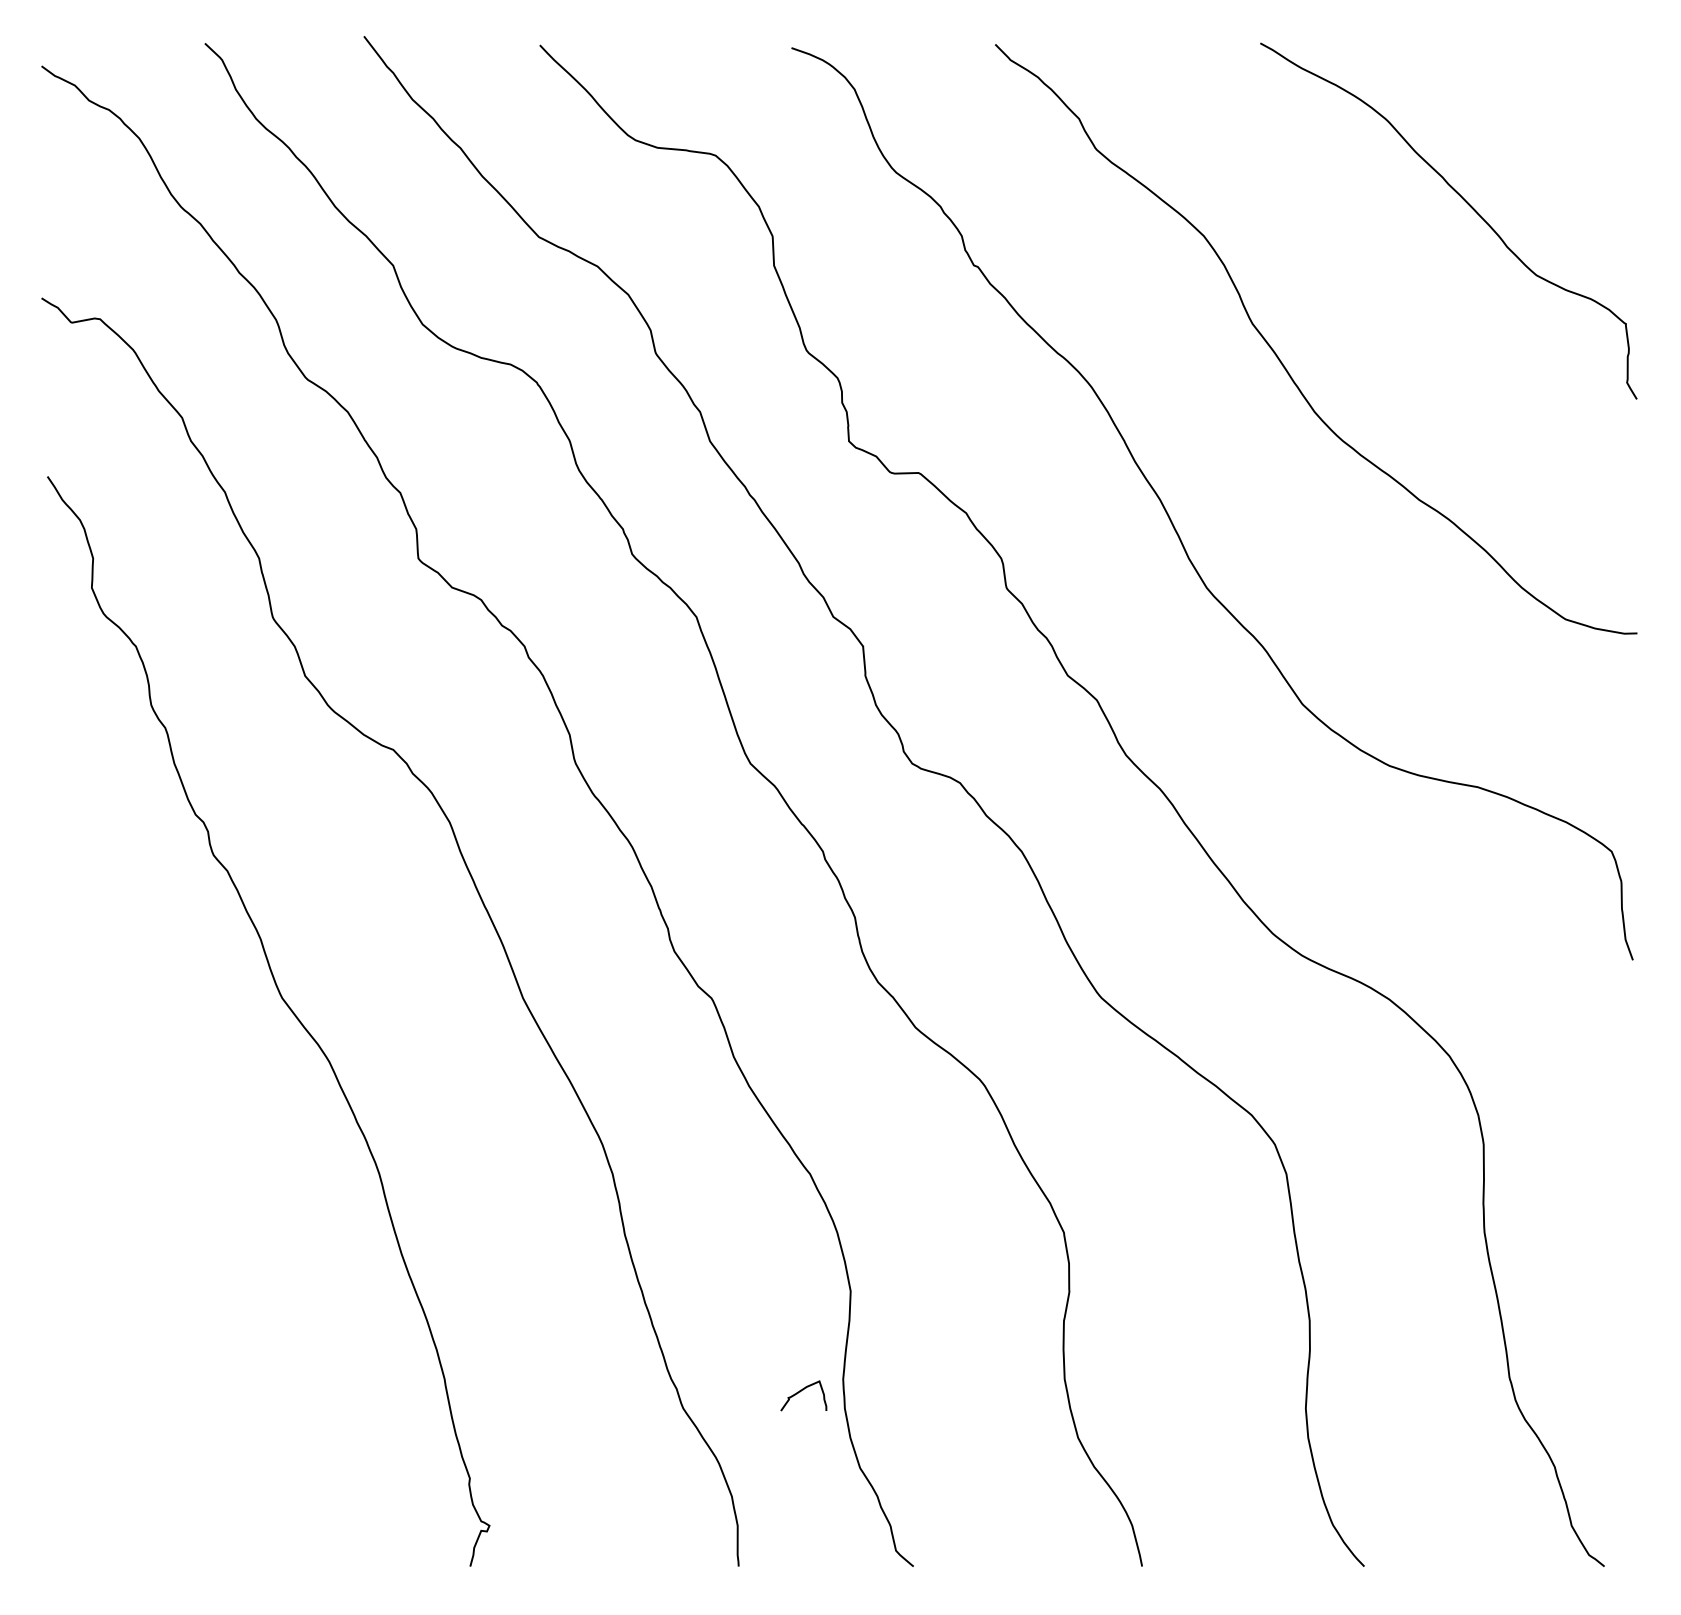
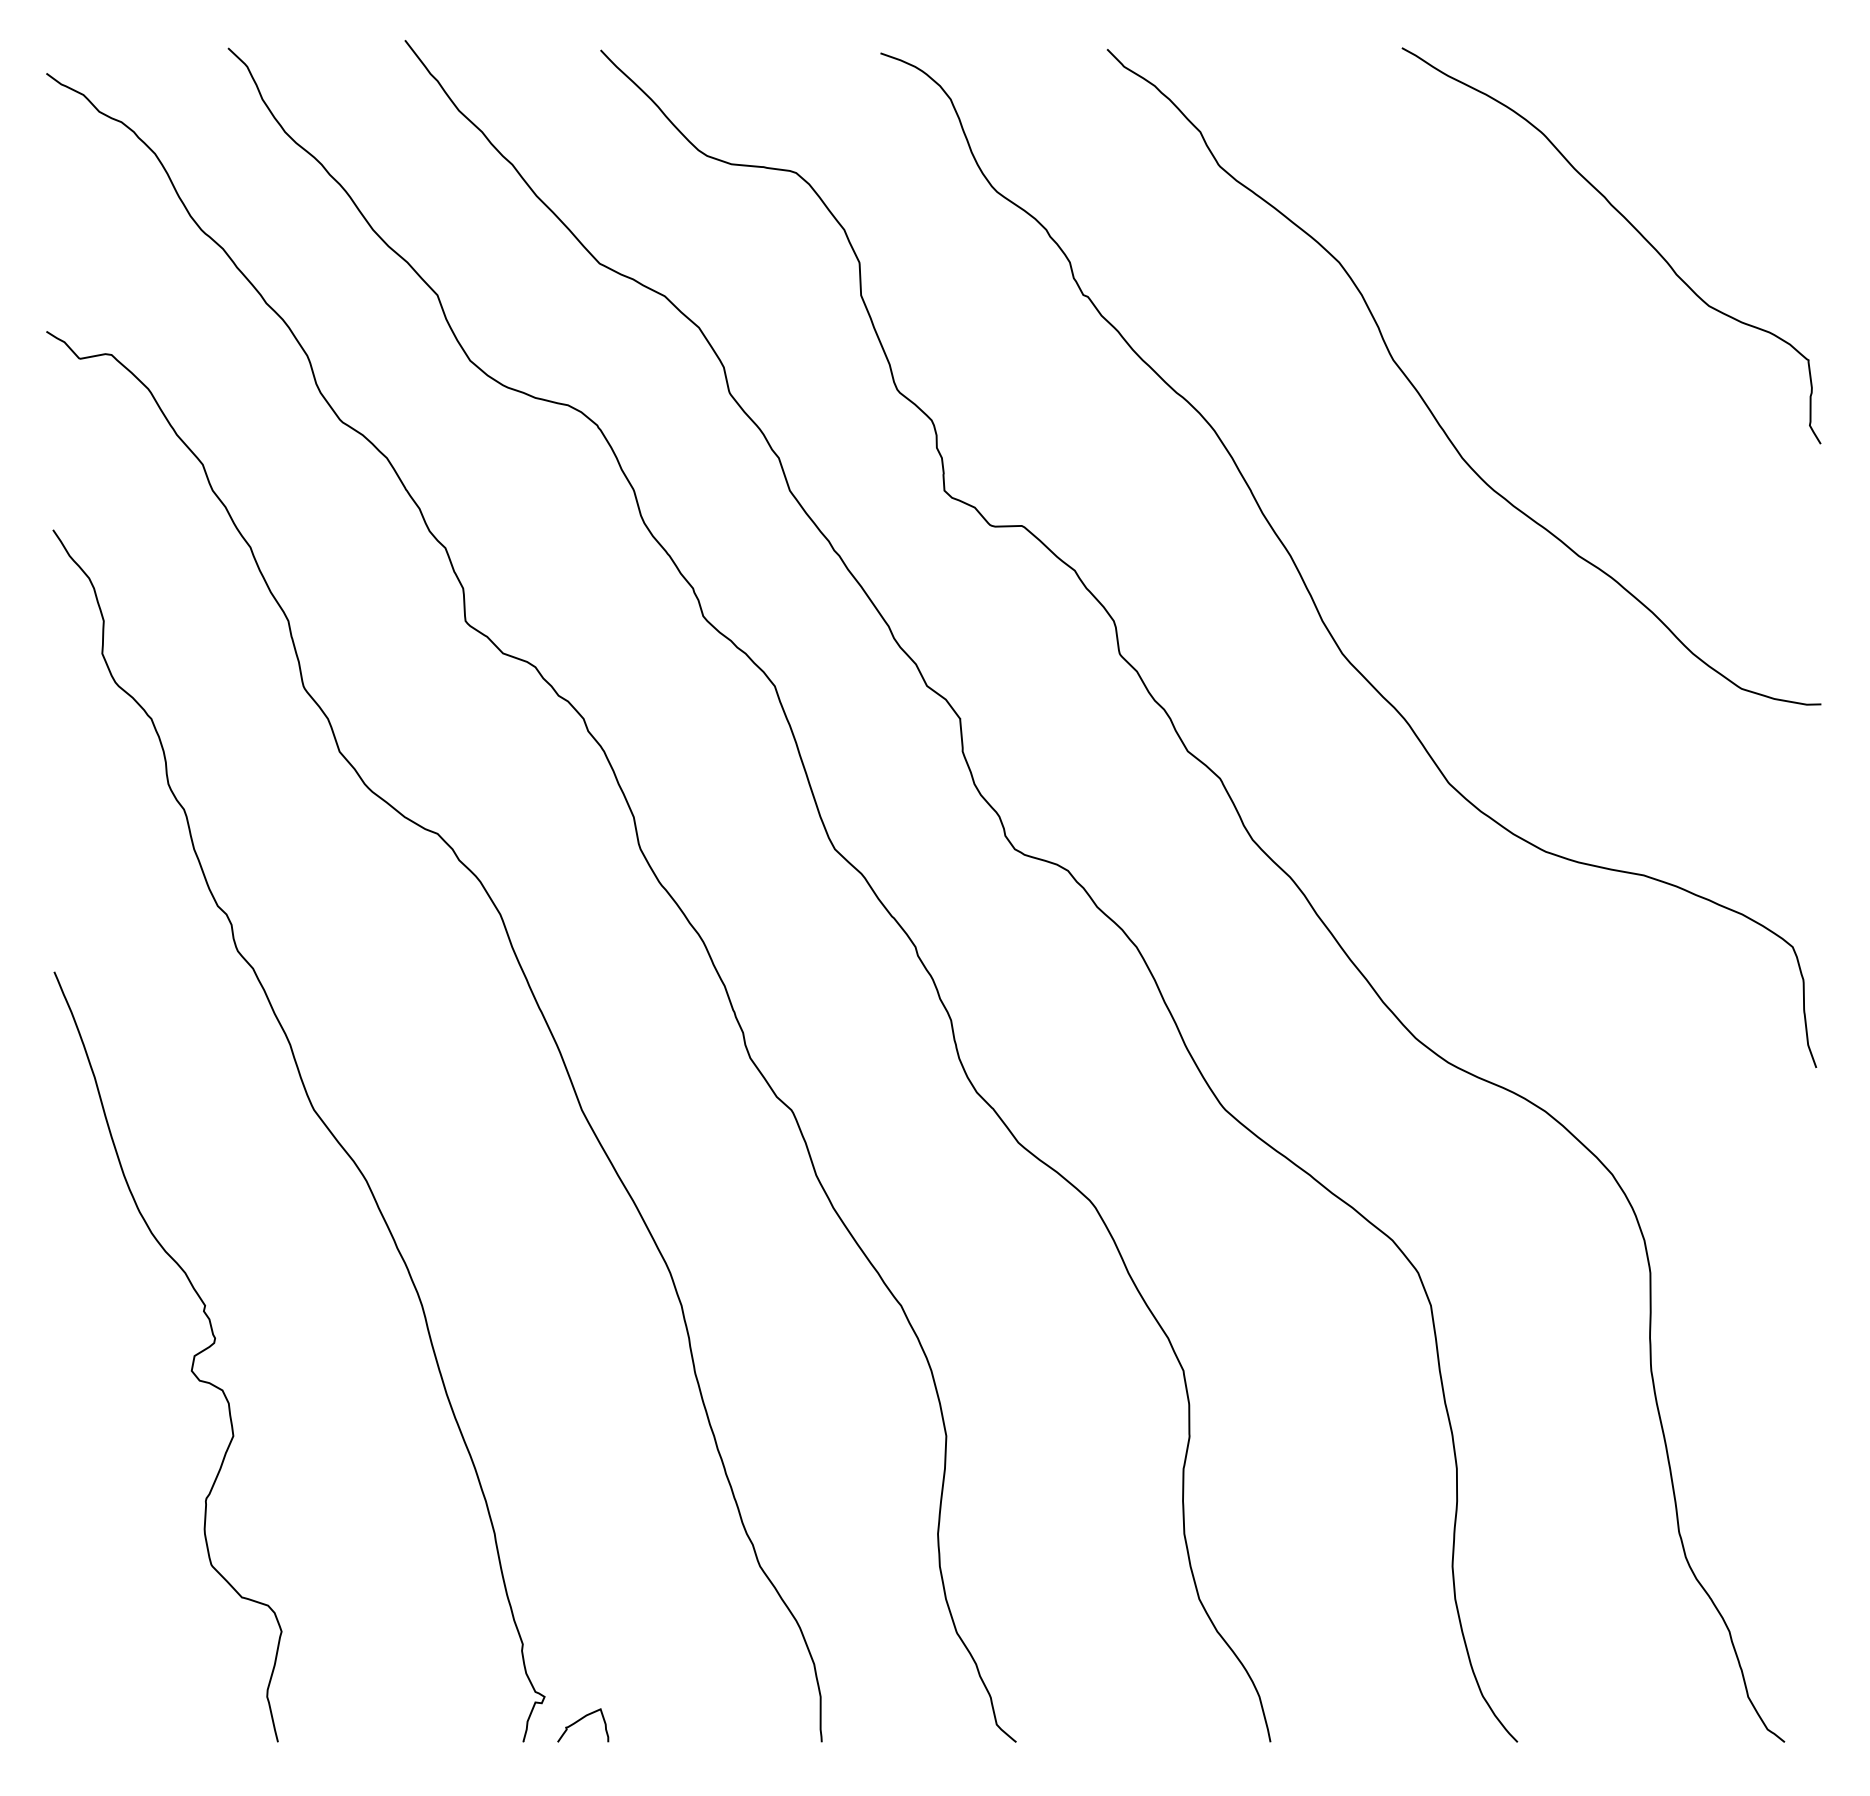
curve: (172, 1223) -> (192, 1360), added
curve: (800, 1392) -> (579, 1721), moved

